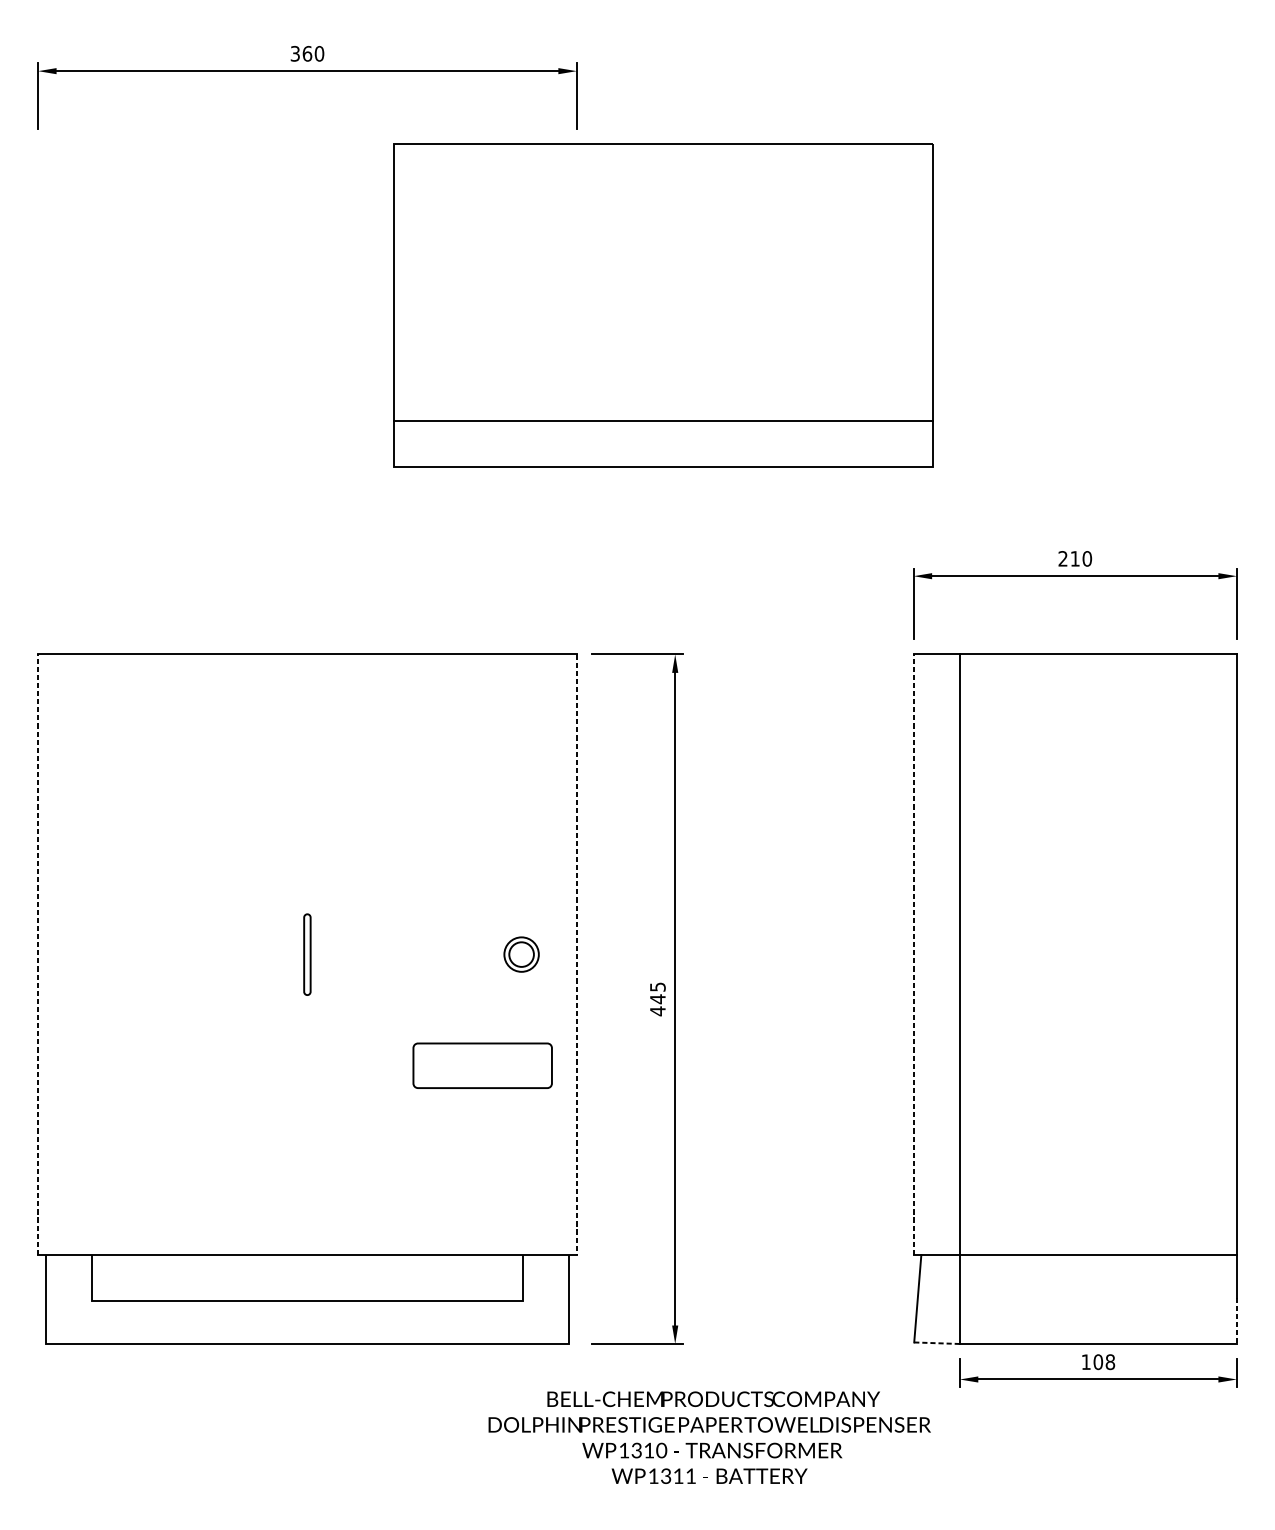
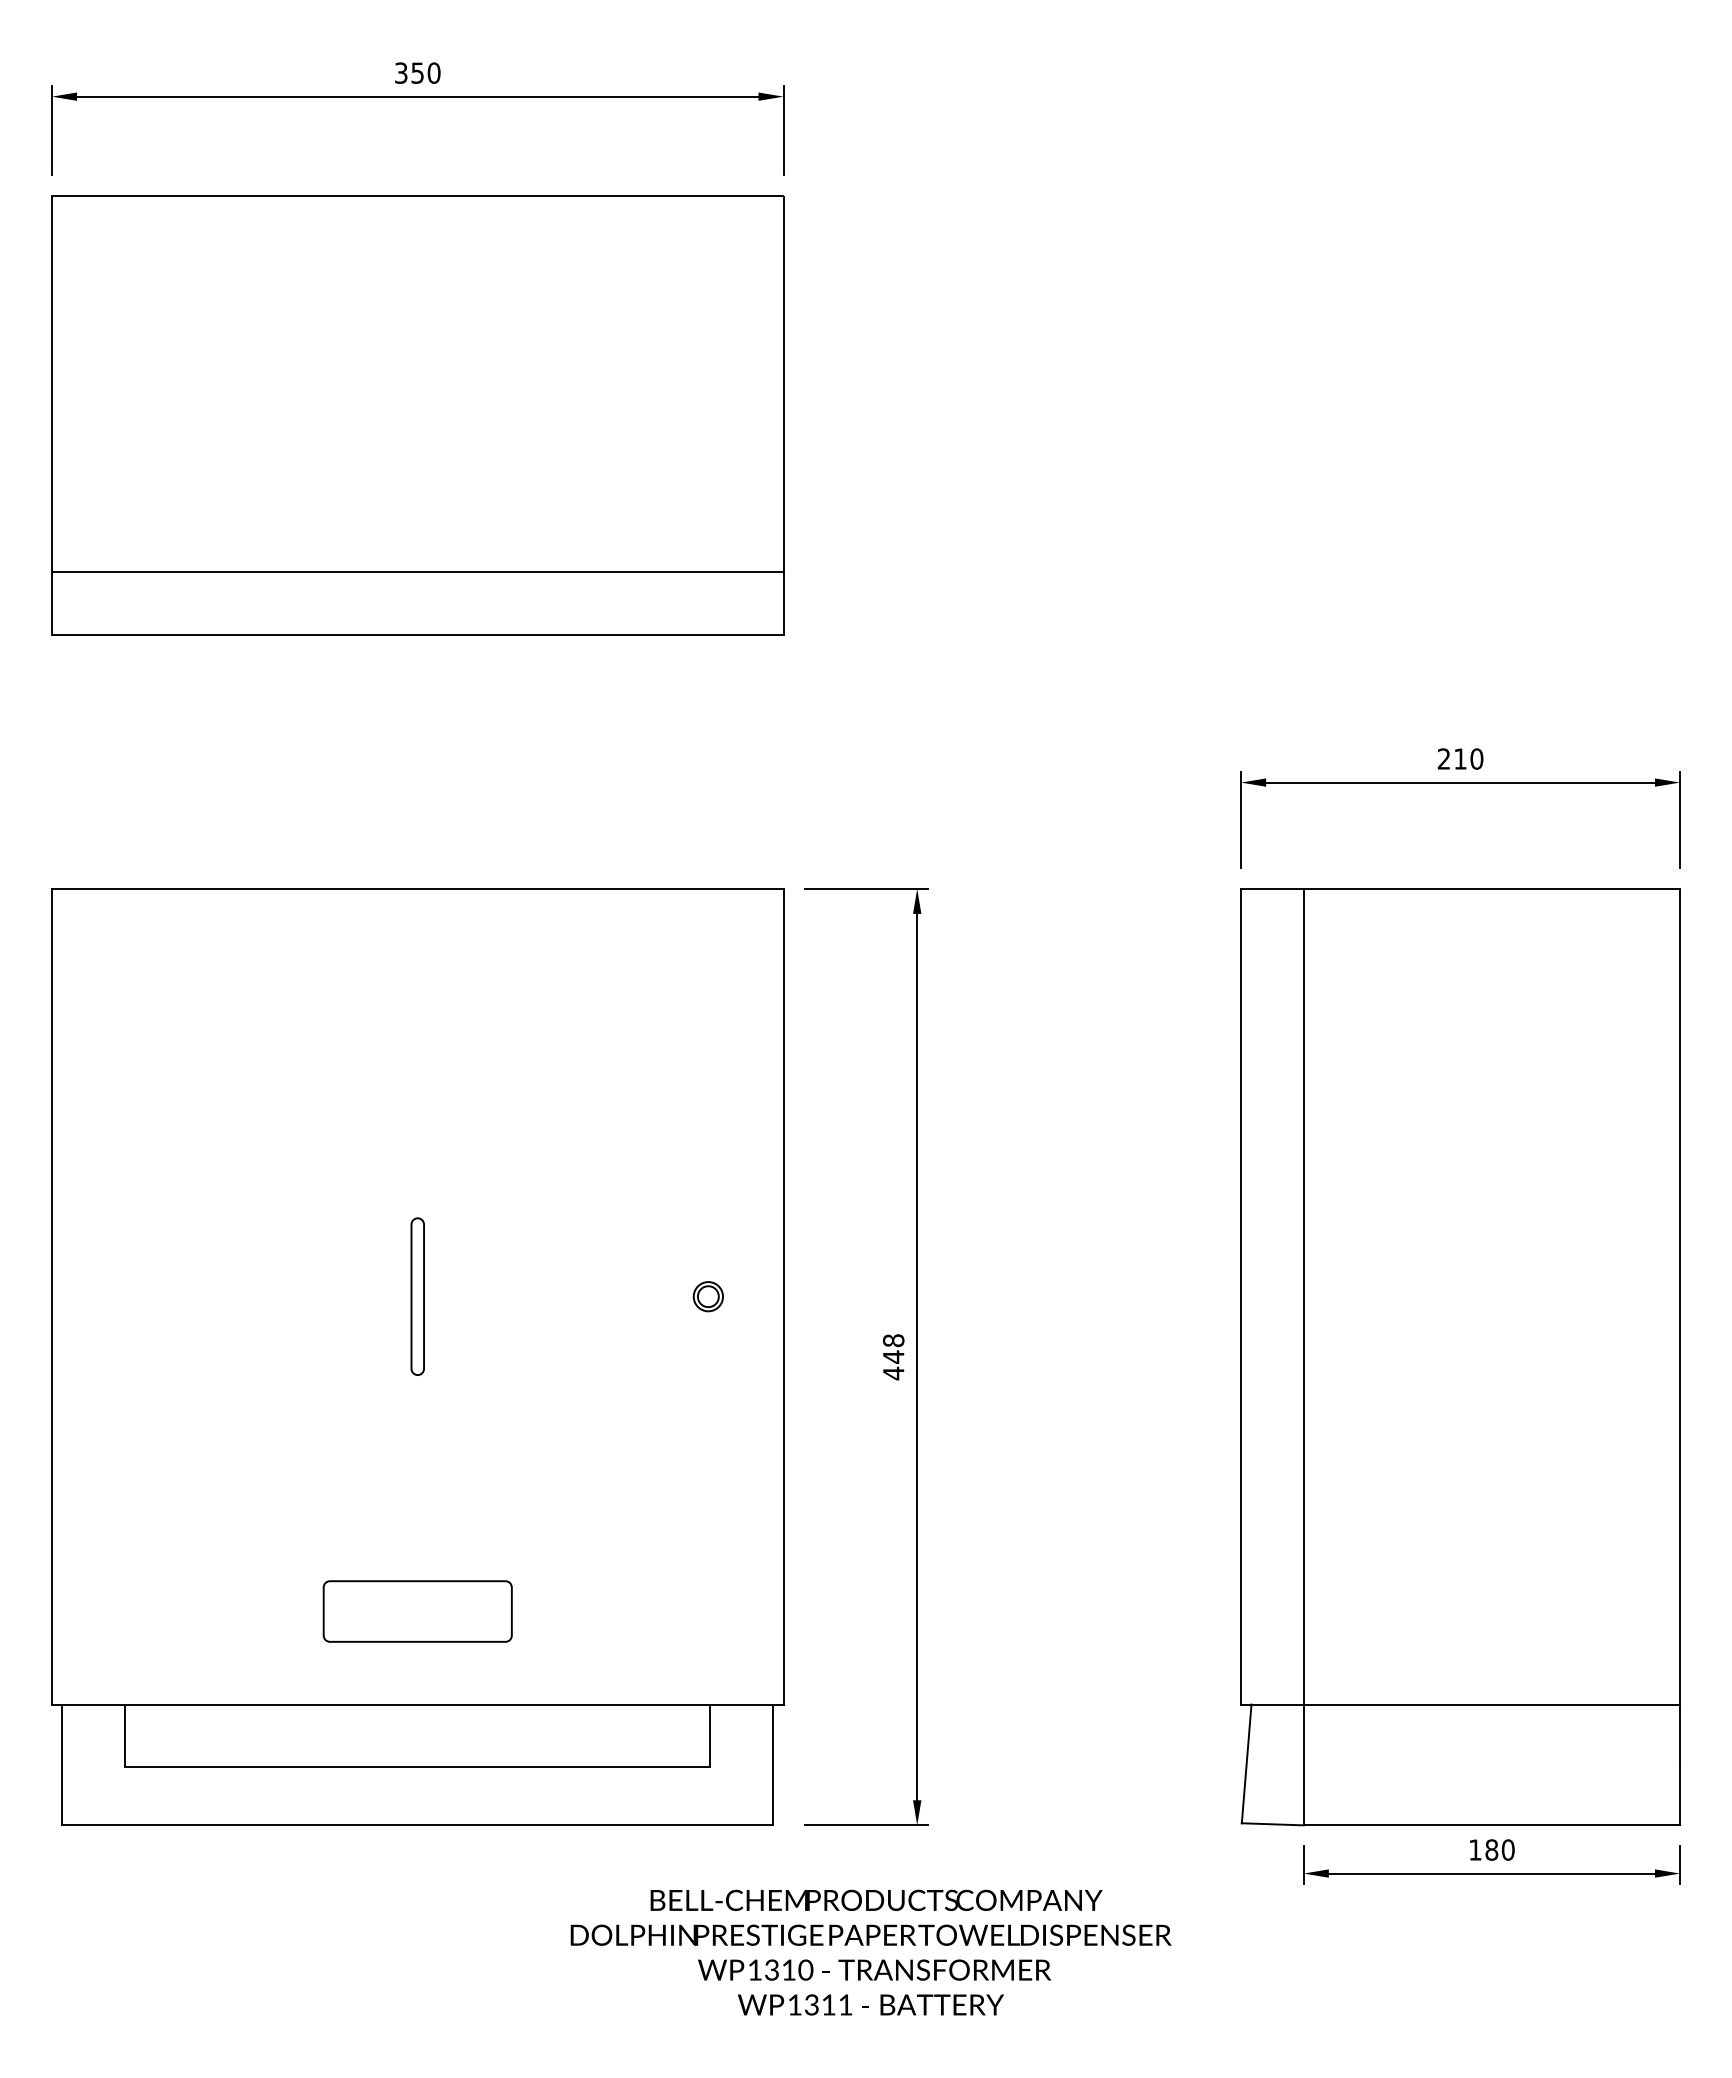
text: (307, 53) -> (417, 72), 360 -> 350
part: (663, 305) -> (417, 415), moved
line: (37, 954) -> (51, 1296), dashed -> solid
part: (307, 954) -> (417, 1296), size x1.43
part: (520, 954) -> (707, 1296), size x0.62
line: (576, 954) -> (783, 1296), dashed -> solid
line: (913, 954) -> (1241, 1296), dashed -> solid
text: (657, 986) -> (893, 1340), 445 -> 448
part: (482, 1065) -> (417, 1611), moved
line: (1237, 1321) -> (1680, 1794), dashed -> solid
line: (936, 1343) -> (1272, 1824), dashed -> solid
text: (1103, 1361) -> (1499, 1849), 108 -> 180
text: (709, 1437) -> (870, 1952), moved

